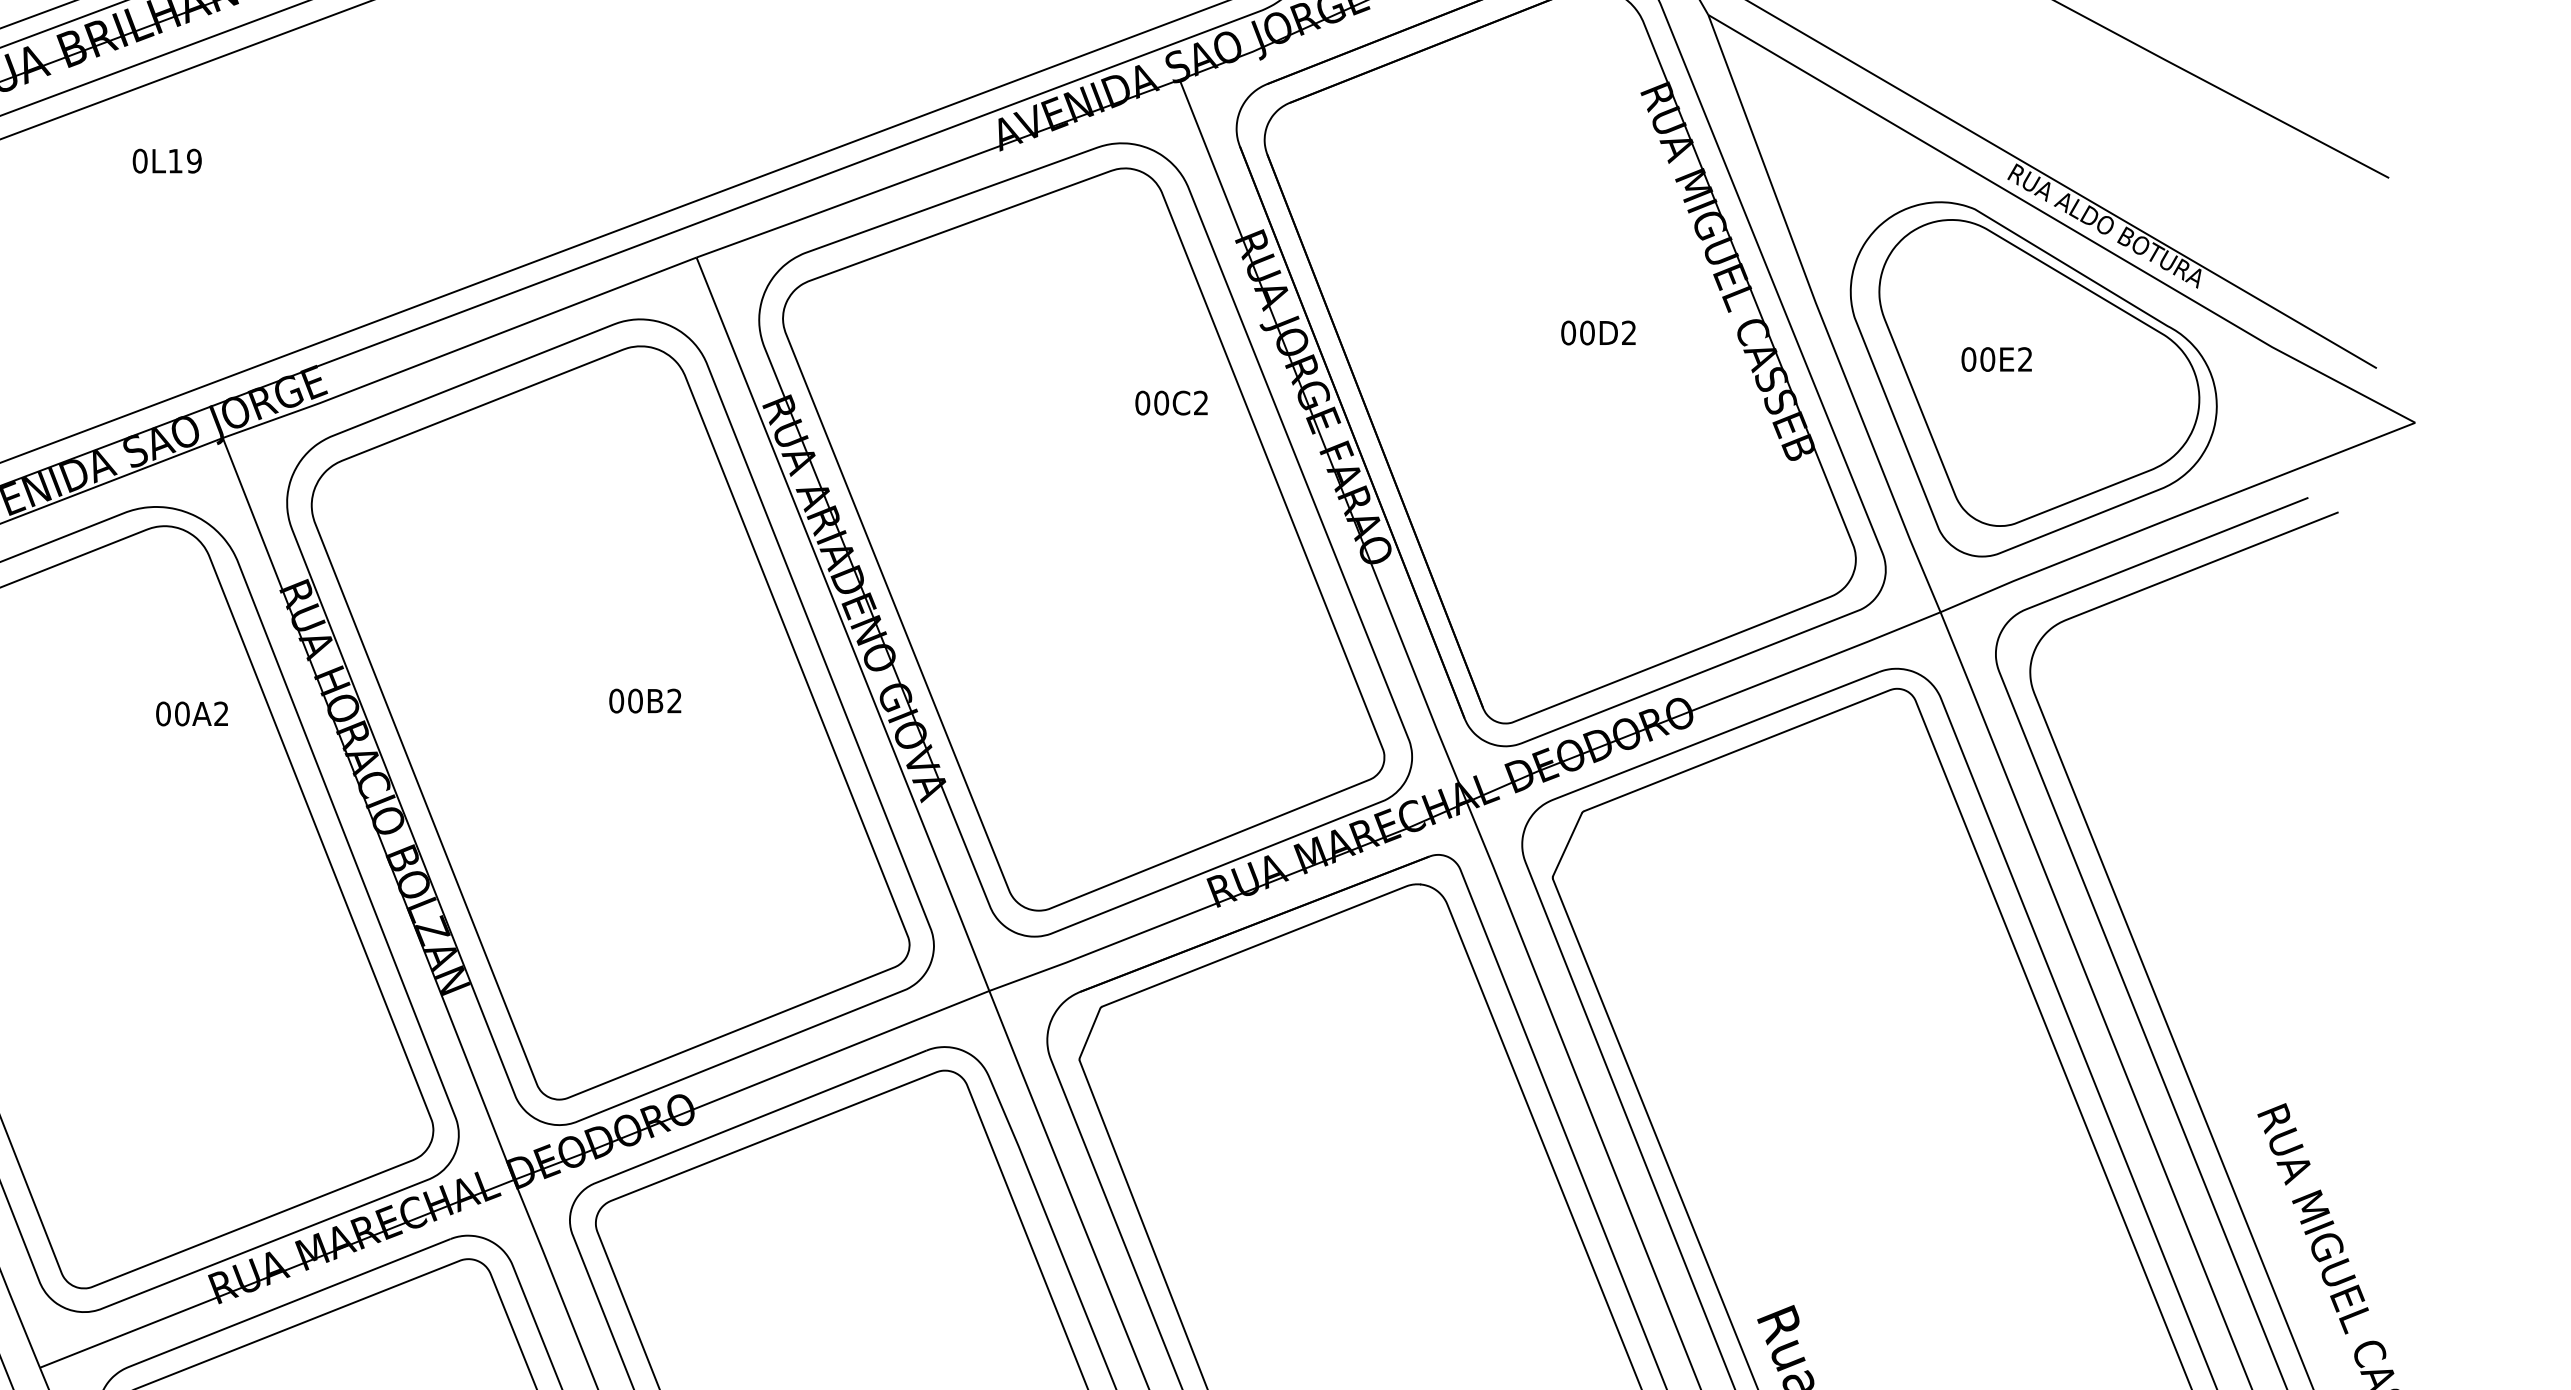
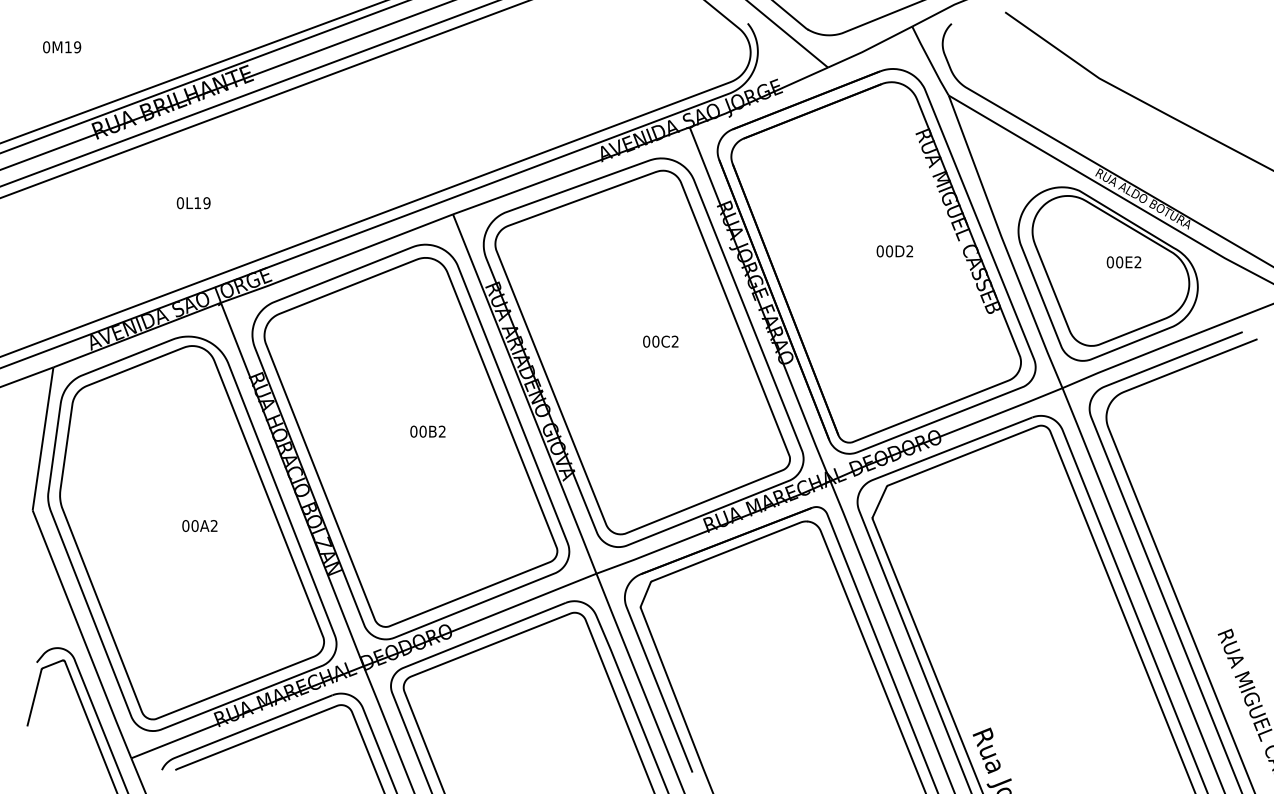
text: (166, 161) -> (193, 203), moved
text: (1995, 359) -> (1123, 262), moved
text: (1171, 402) -> (660, 341), moved
text: (191, 712) -> (199, 525), moved

